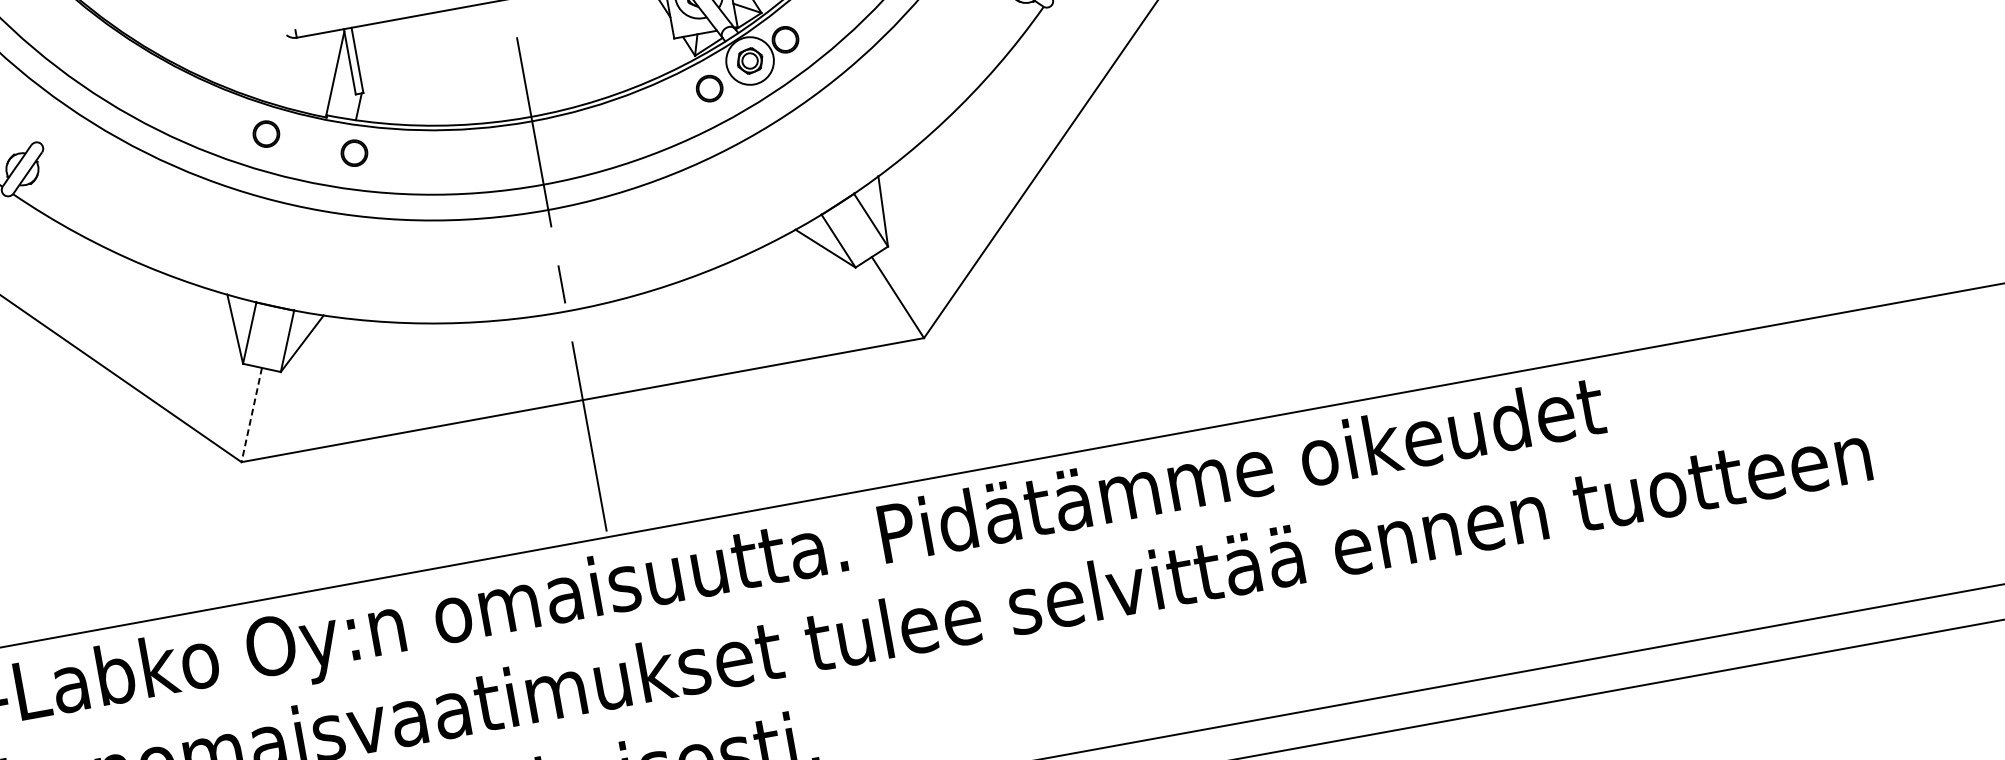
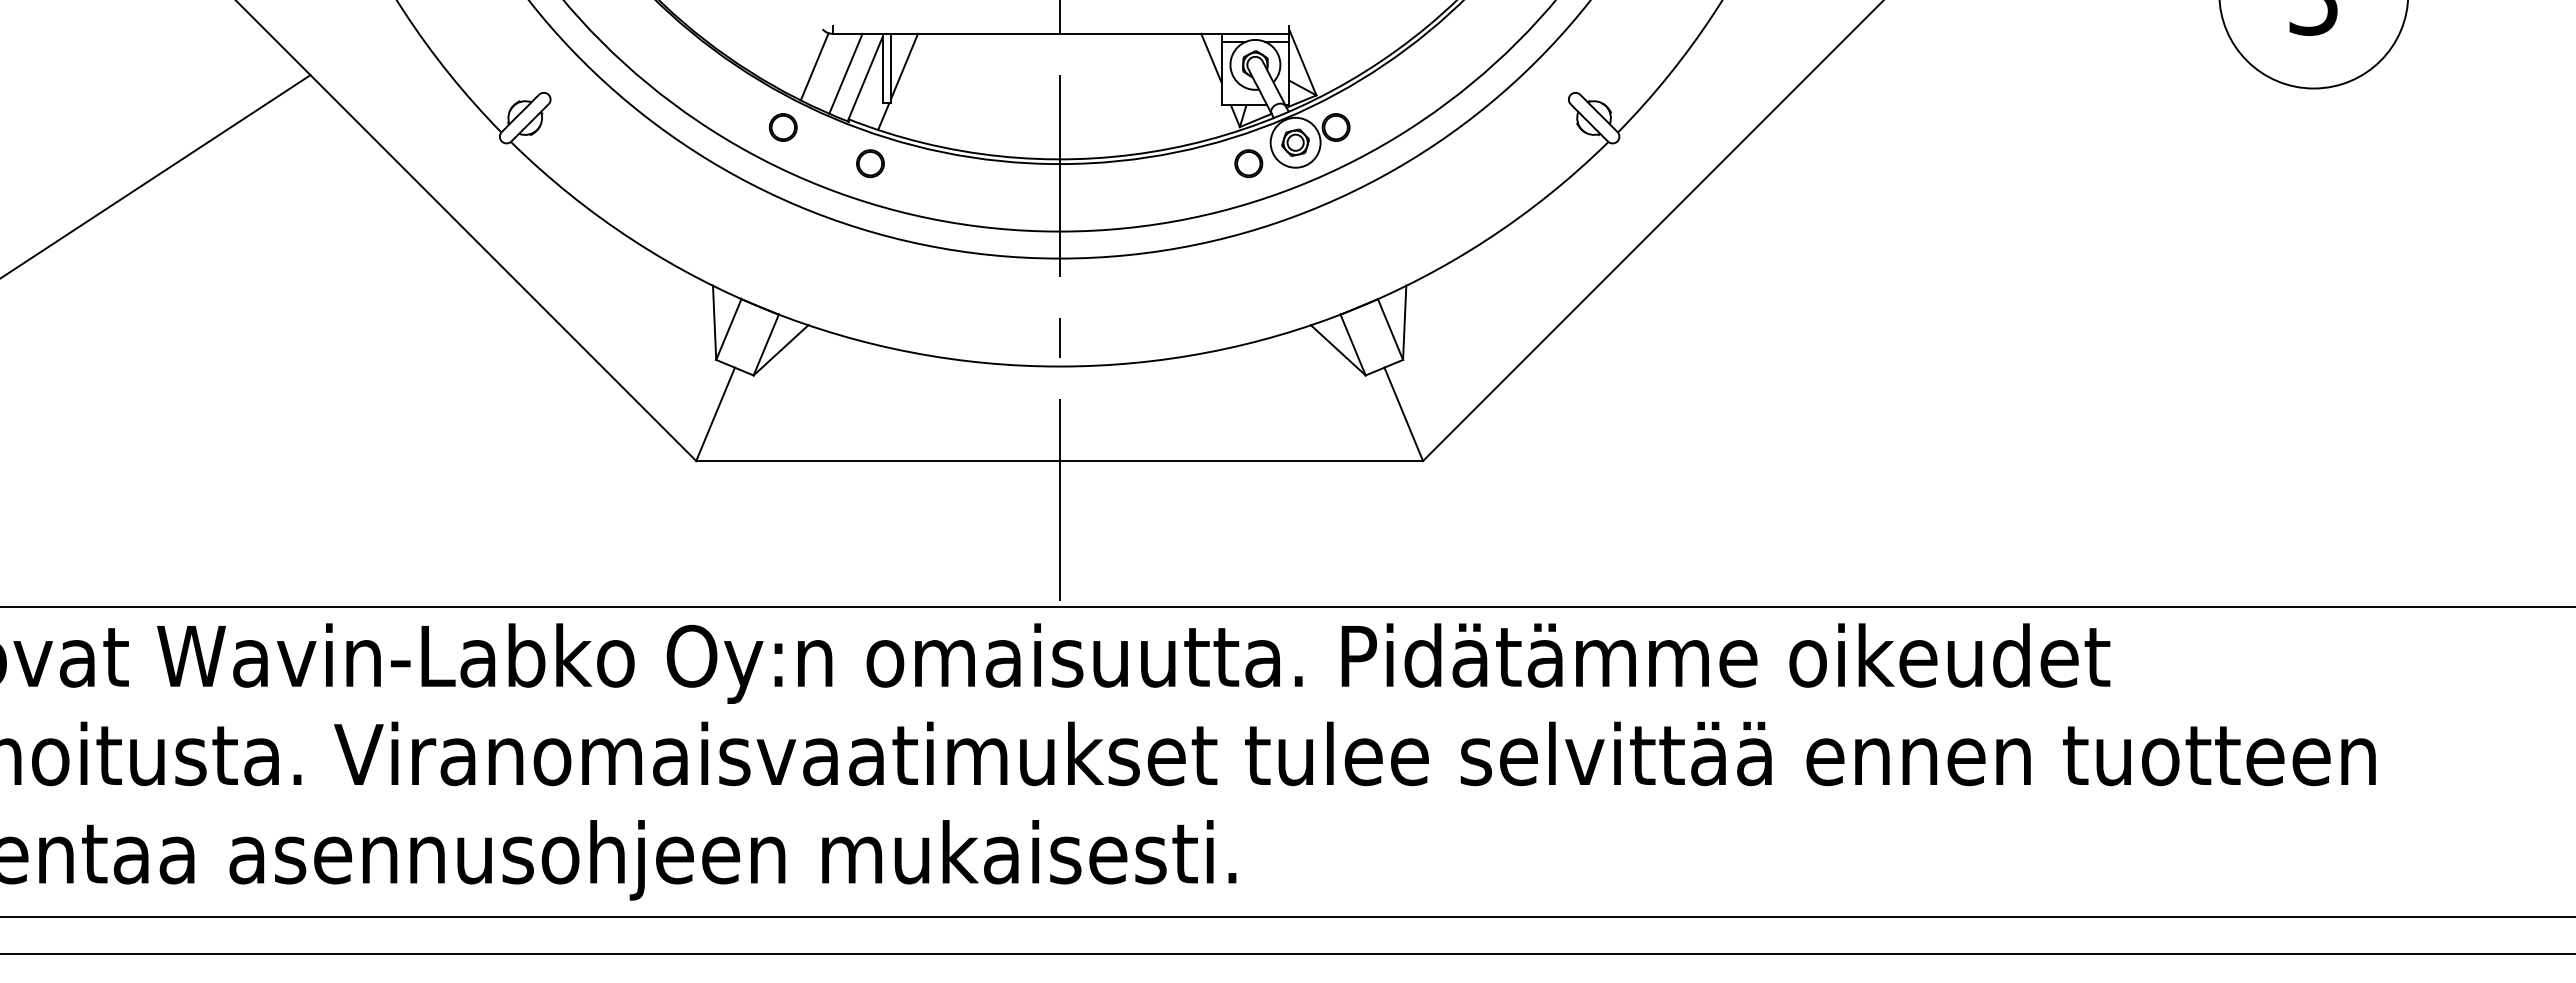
line: (369, 56) -> (904, 66), added
line: (285, 71) -> (814, 66), added
line: (315, 72) -> (845, 73), added
line: (251, 415) -> (715, 414), dashed -> solid

